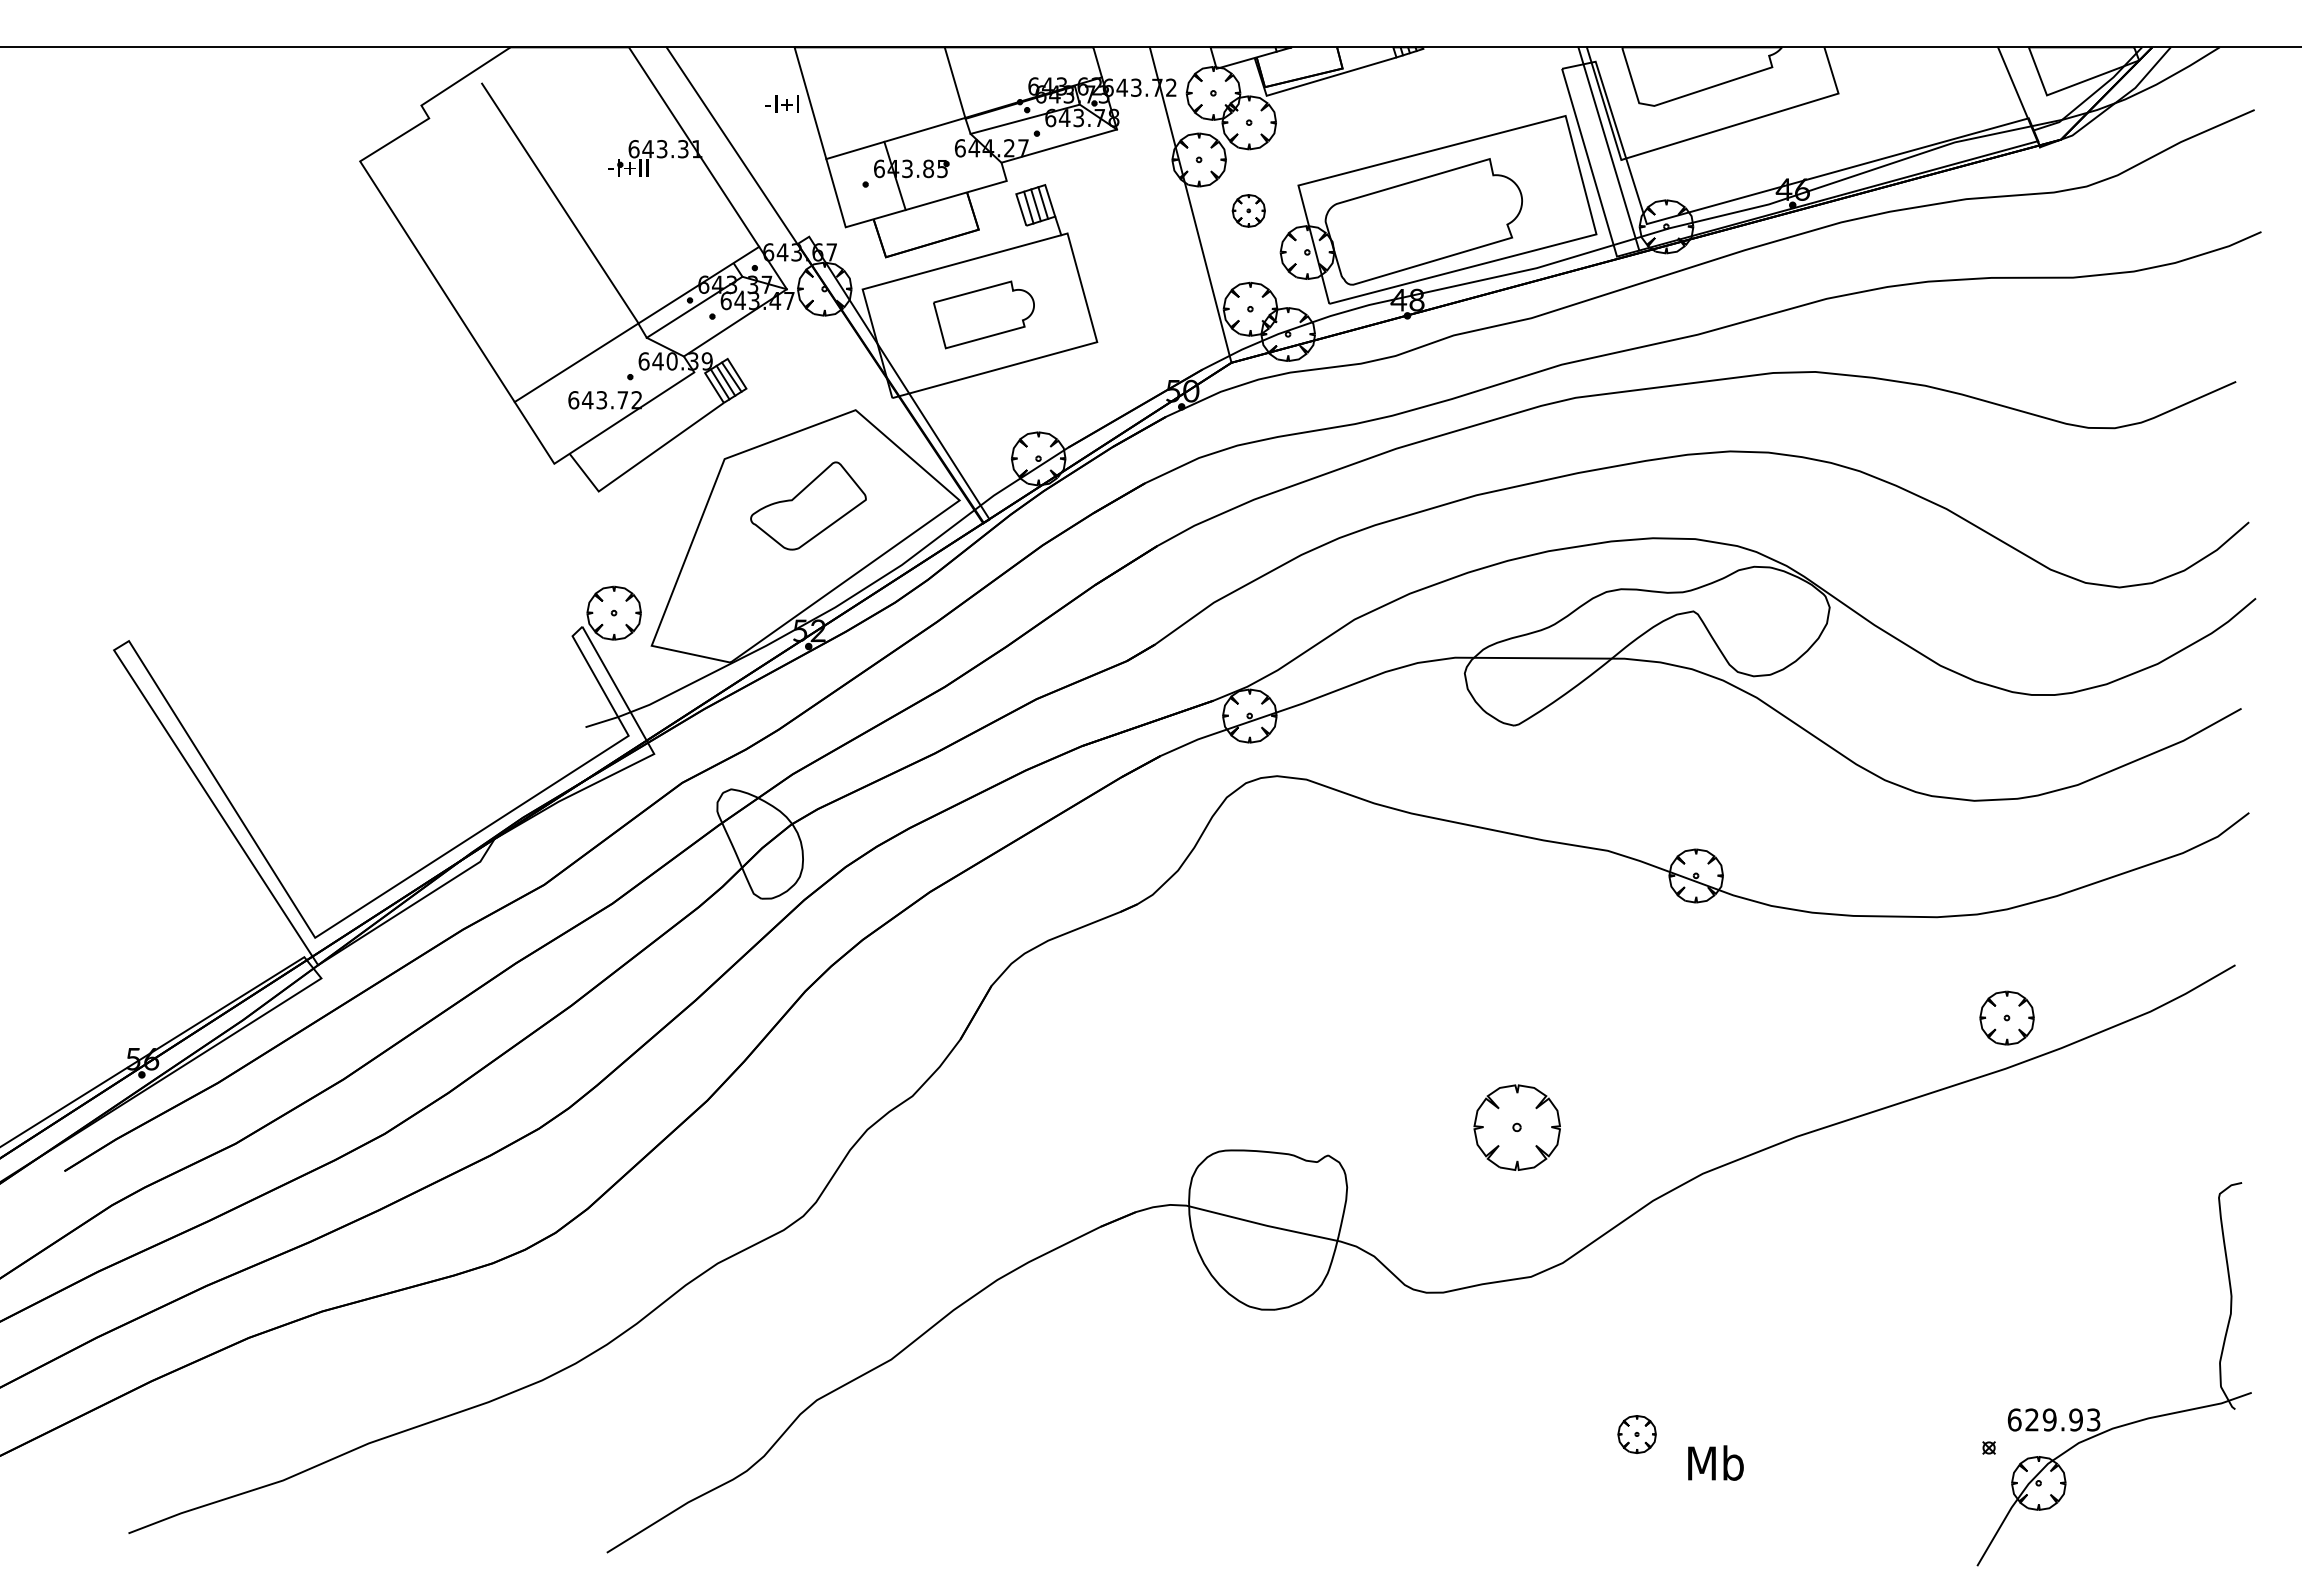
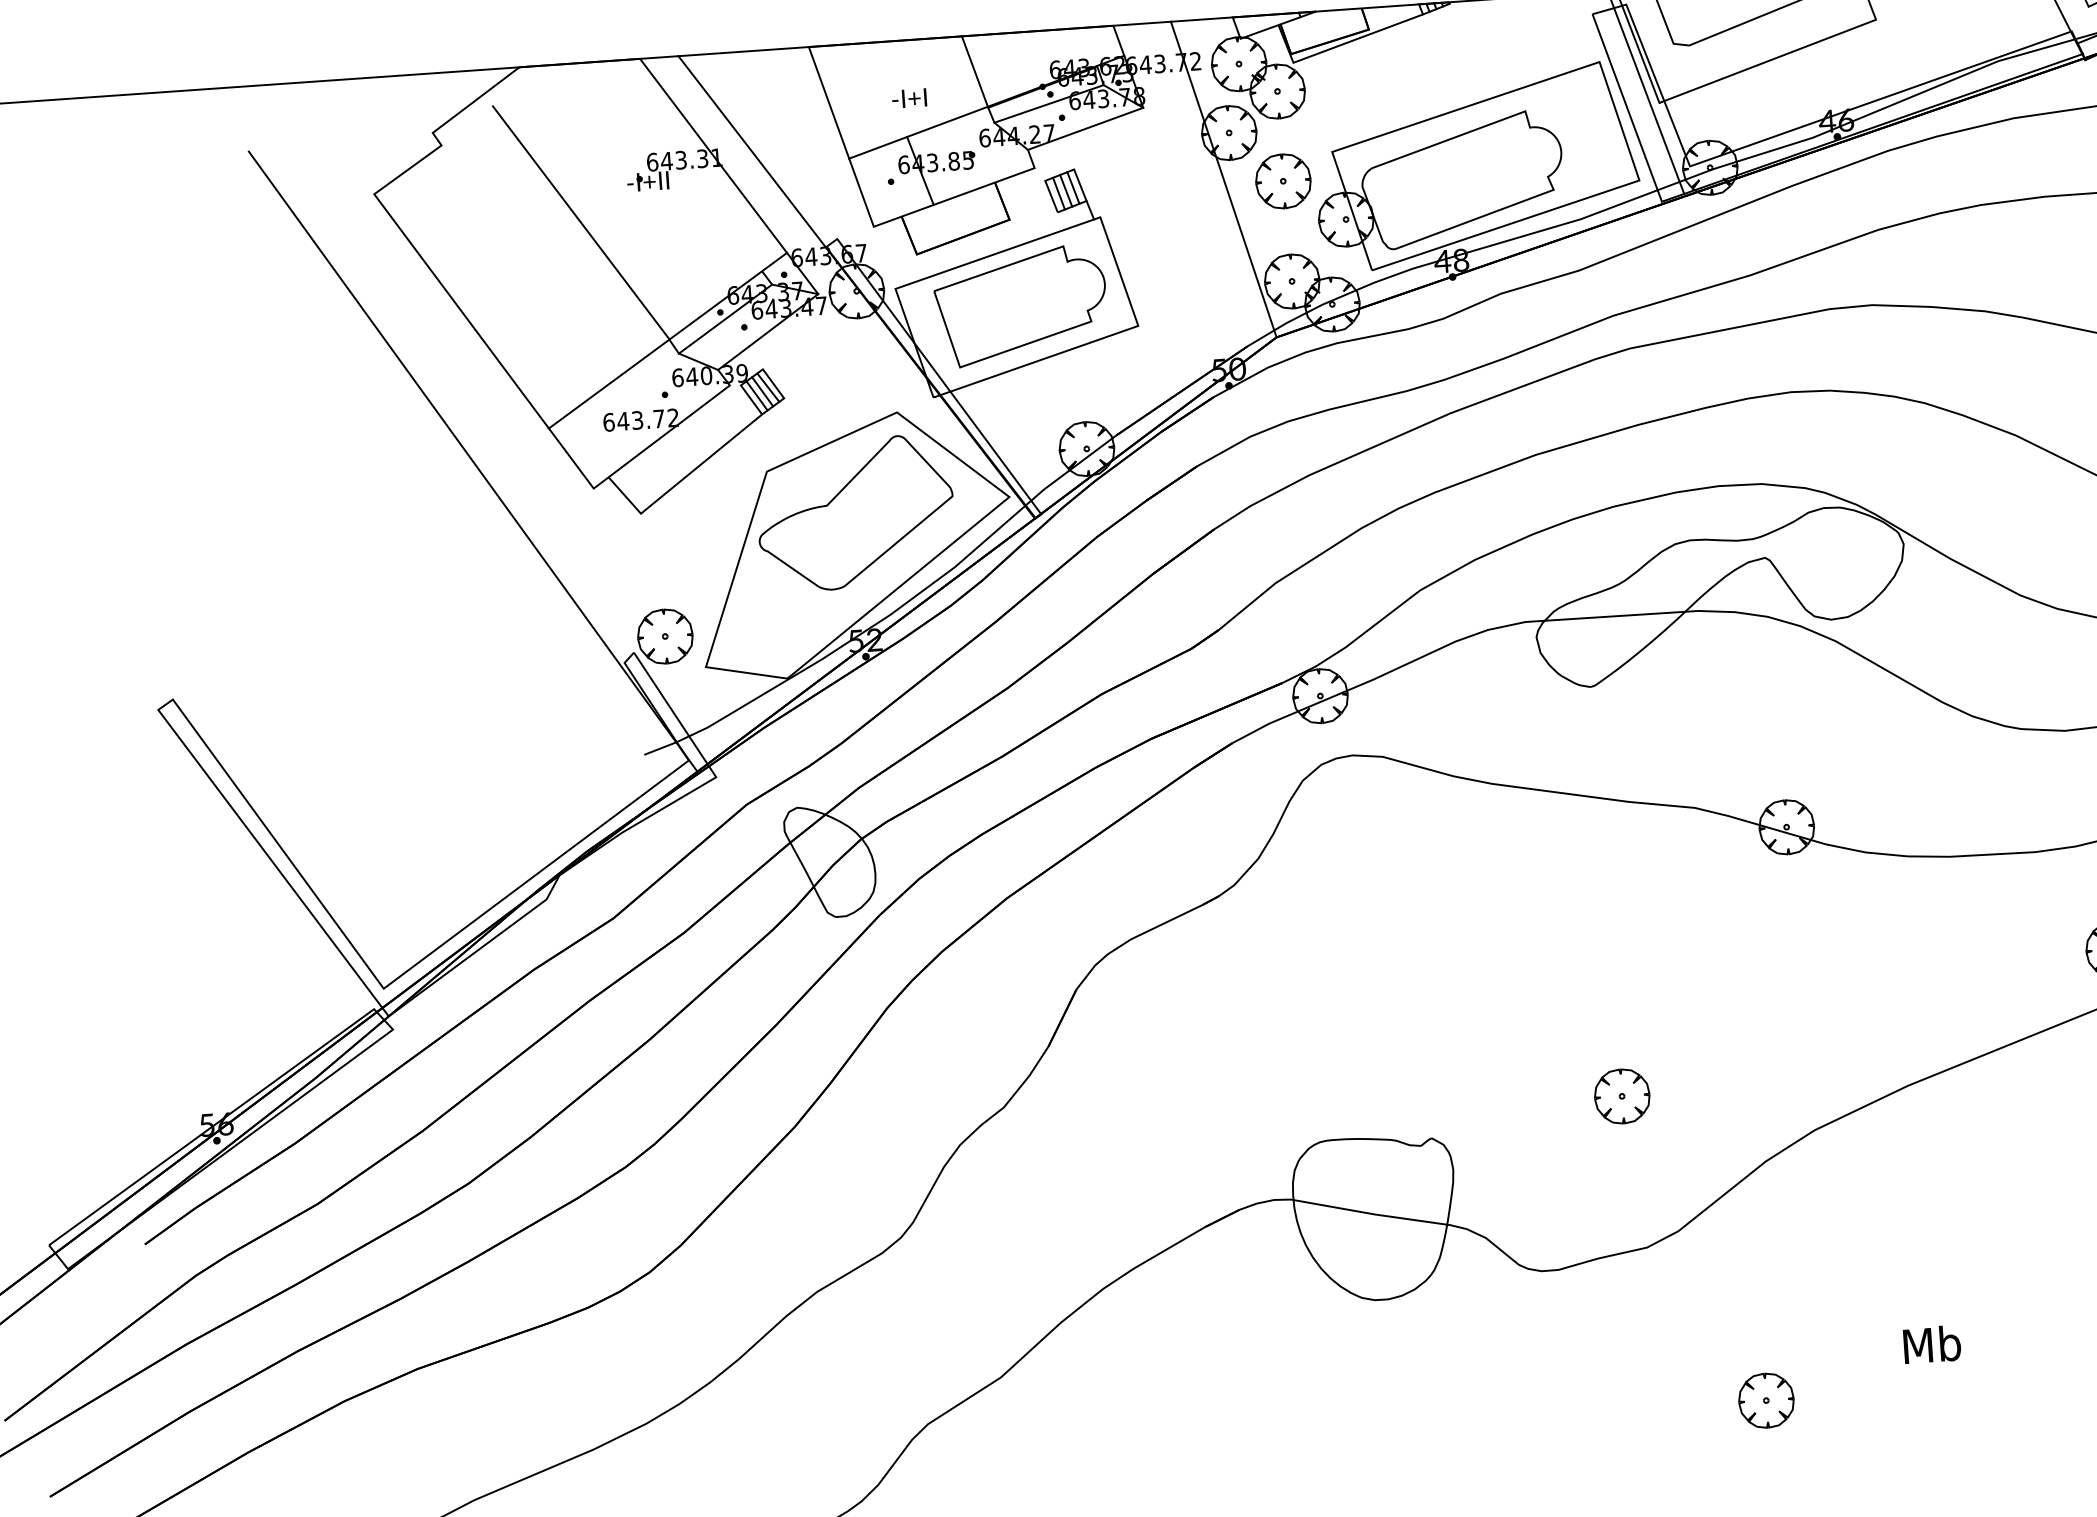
text: (781, 103) -> (908, 97), moved
part: (1248, 210) -> (1283, 180), size x1.67
part: (983, 314) -> (1020, 305), size x1.67
line: (438, 429) -> (473, 461), added
part: (808, 505) -> (855, 512), size x1.67
part: (1516, 1127) -> (1621, 1096), size x0.62
part: (1636, 1434) -> (1765, 1400), size x1.43
text: (1715, 1462) -> (1931, 1344), moved

